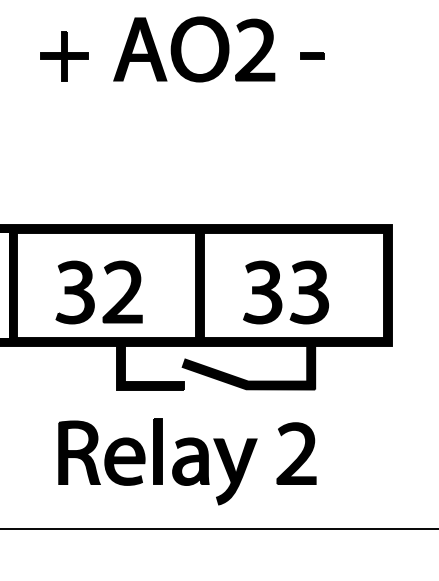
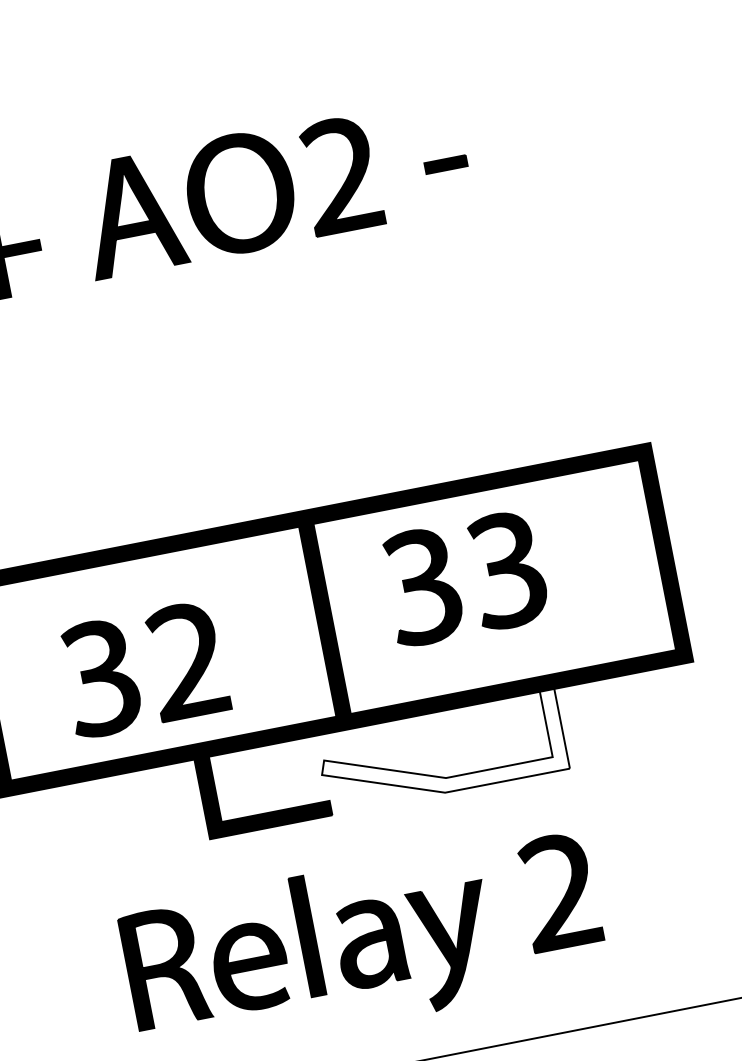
part: (280, 297) -> (456, 589), moved
fill: (248, 365) -> (440, 748), removed

